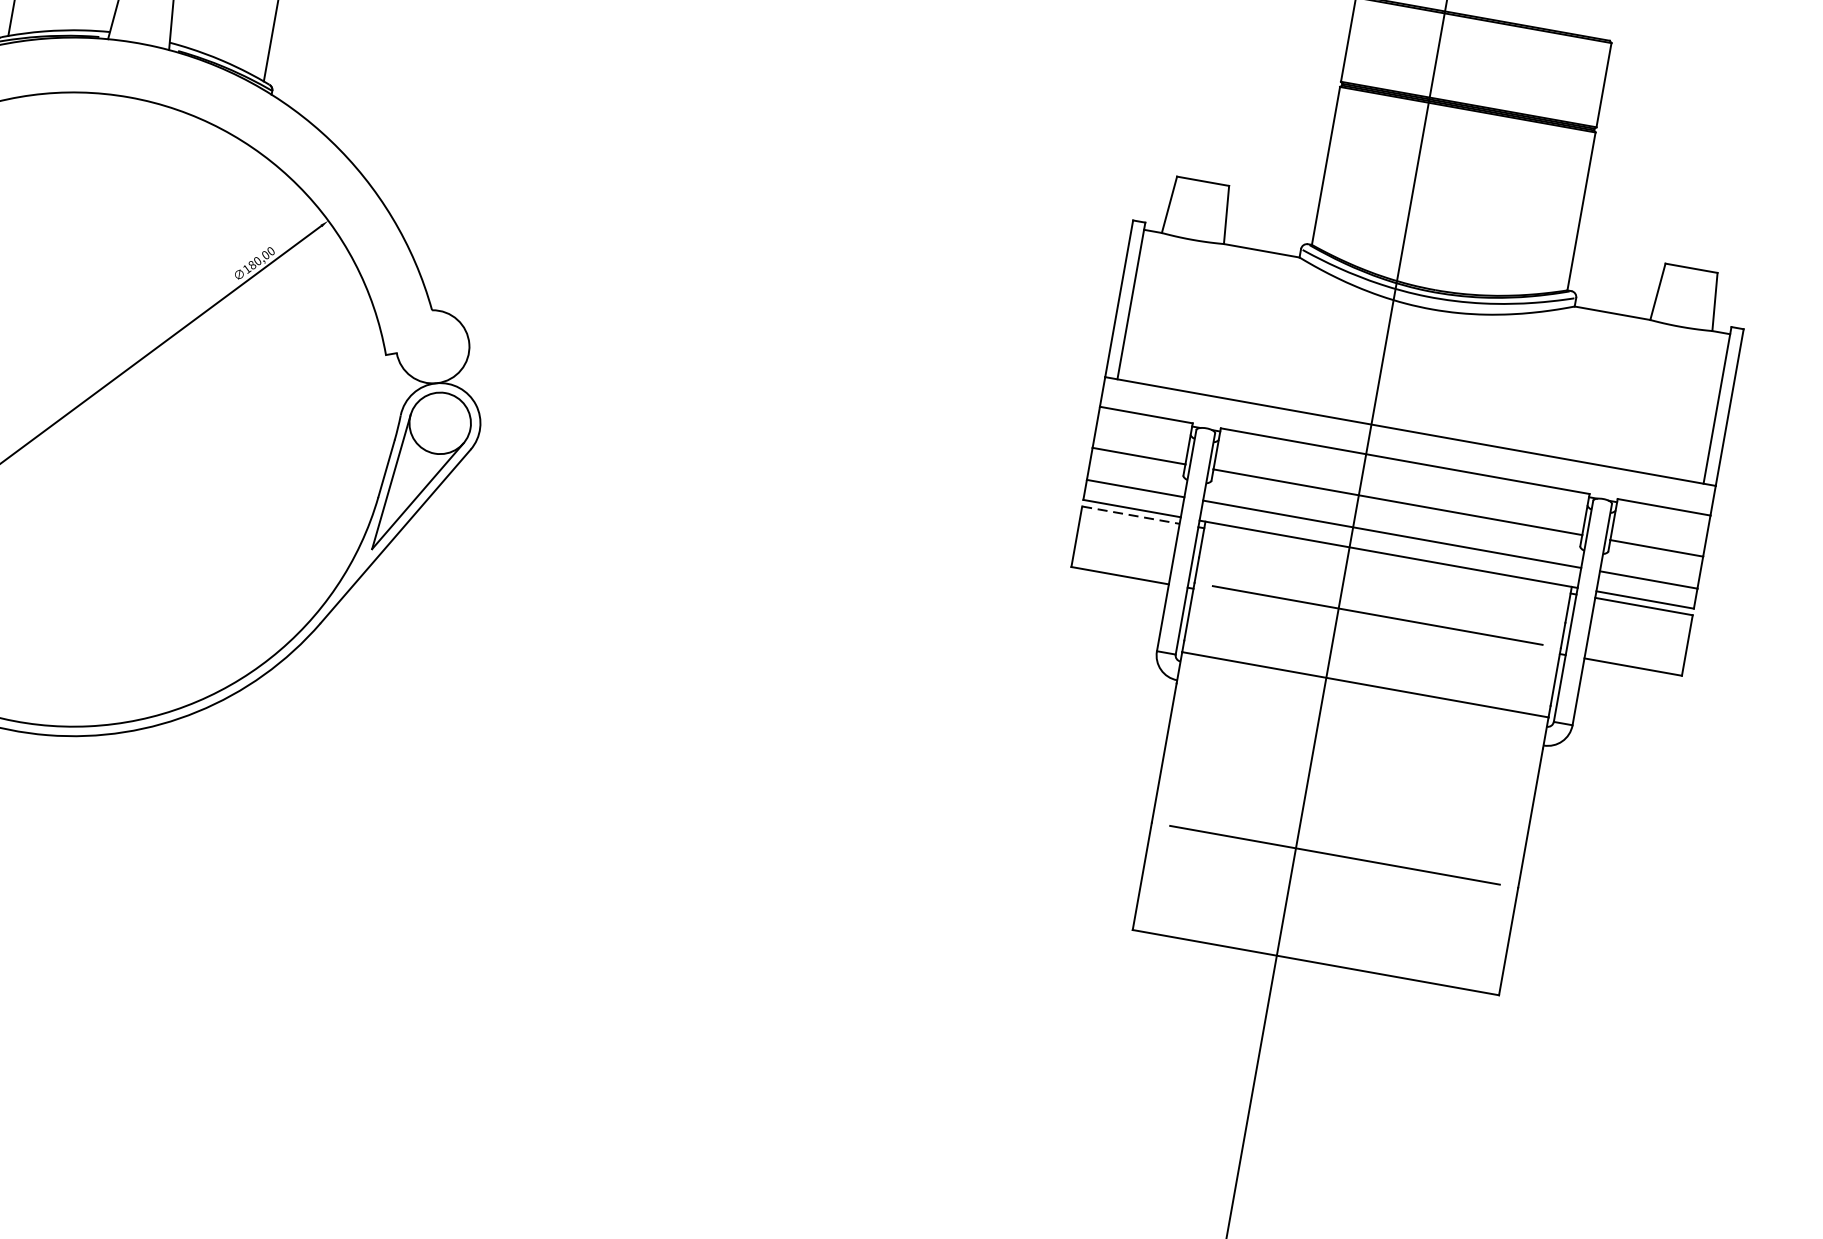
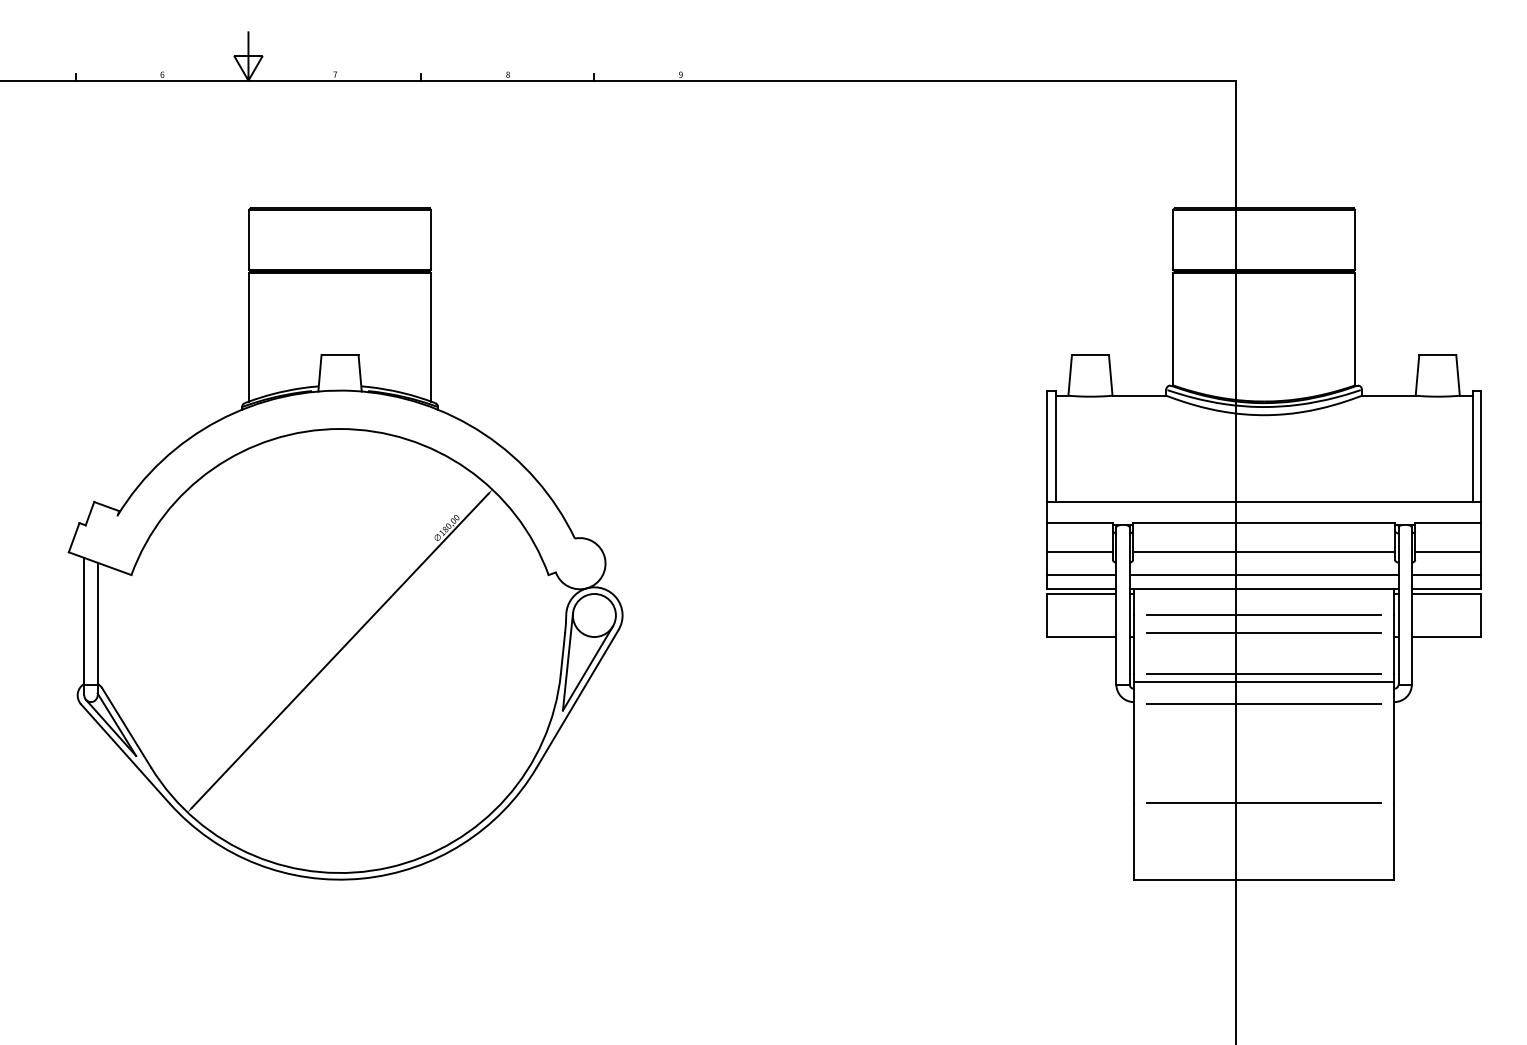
line: (1130, 514) -> (1081, 593), dashed -> solid
line: (1381, 589) -> (1263, 614), added
line: (1366, 672) -> (1263, 673), added
line: (1358, 716) -> (1263, 704), added

